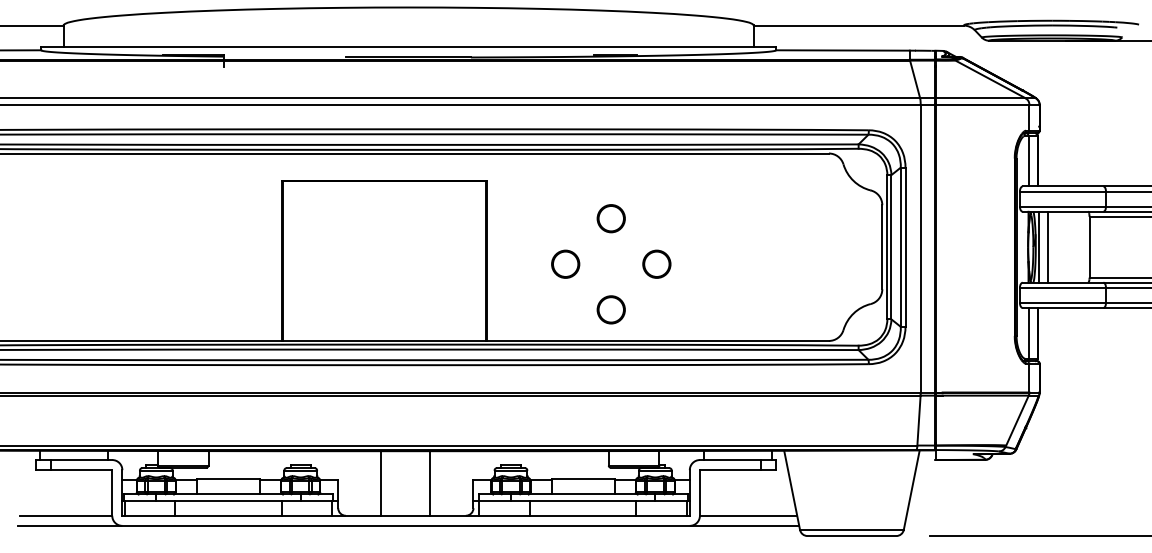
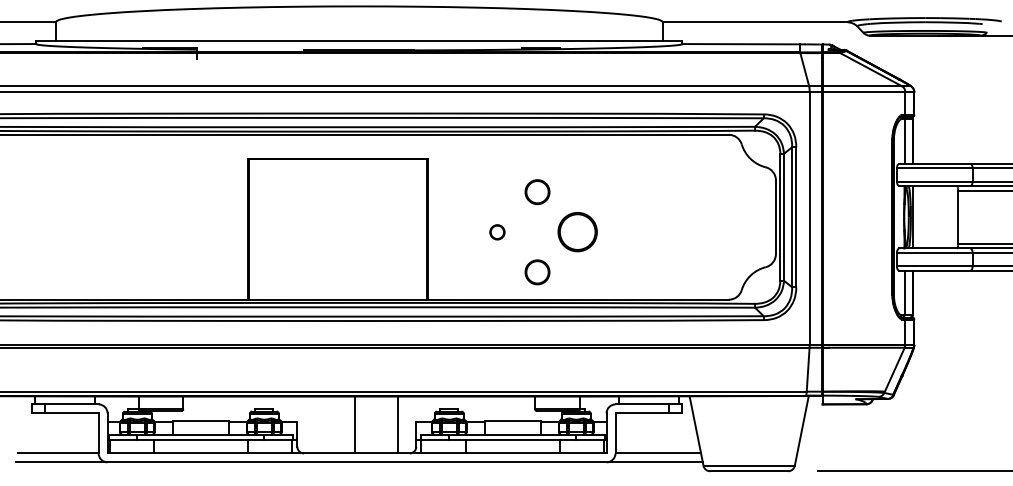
line: (1047, 247) -> (921, 217), removed
circle: (565, 264) -> (497, 232), size x0.6
circle: (656, 264) -> (577, 232), size x1.6
line: (381, 482) -> (355, 424), moved
line: (429, 482) -> (397, 424), moved

